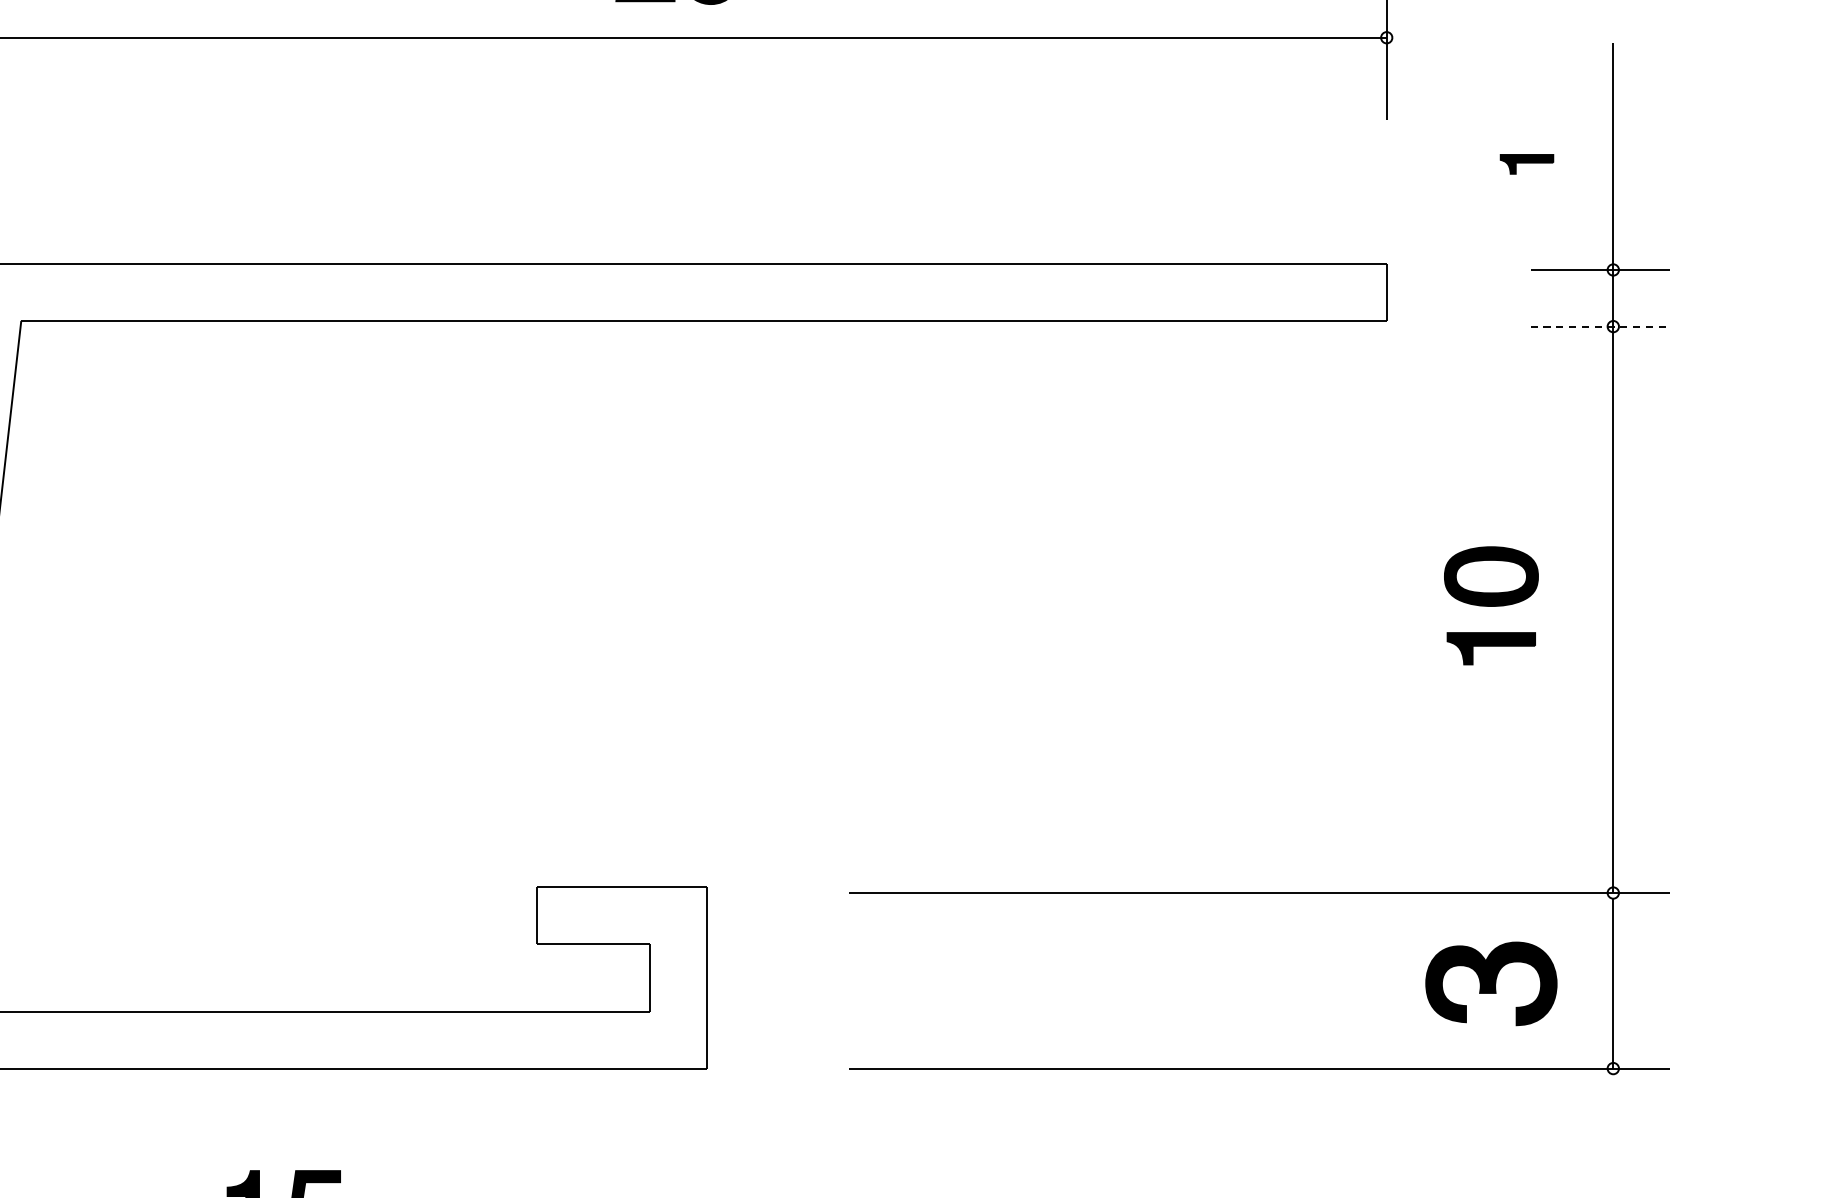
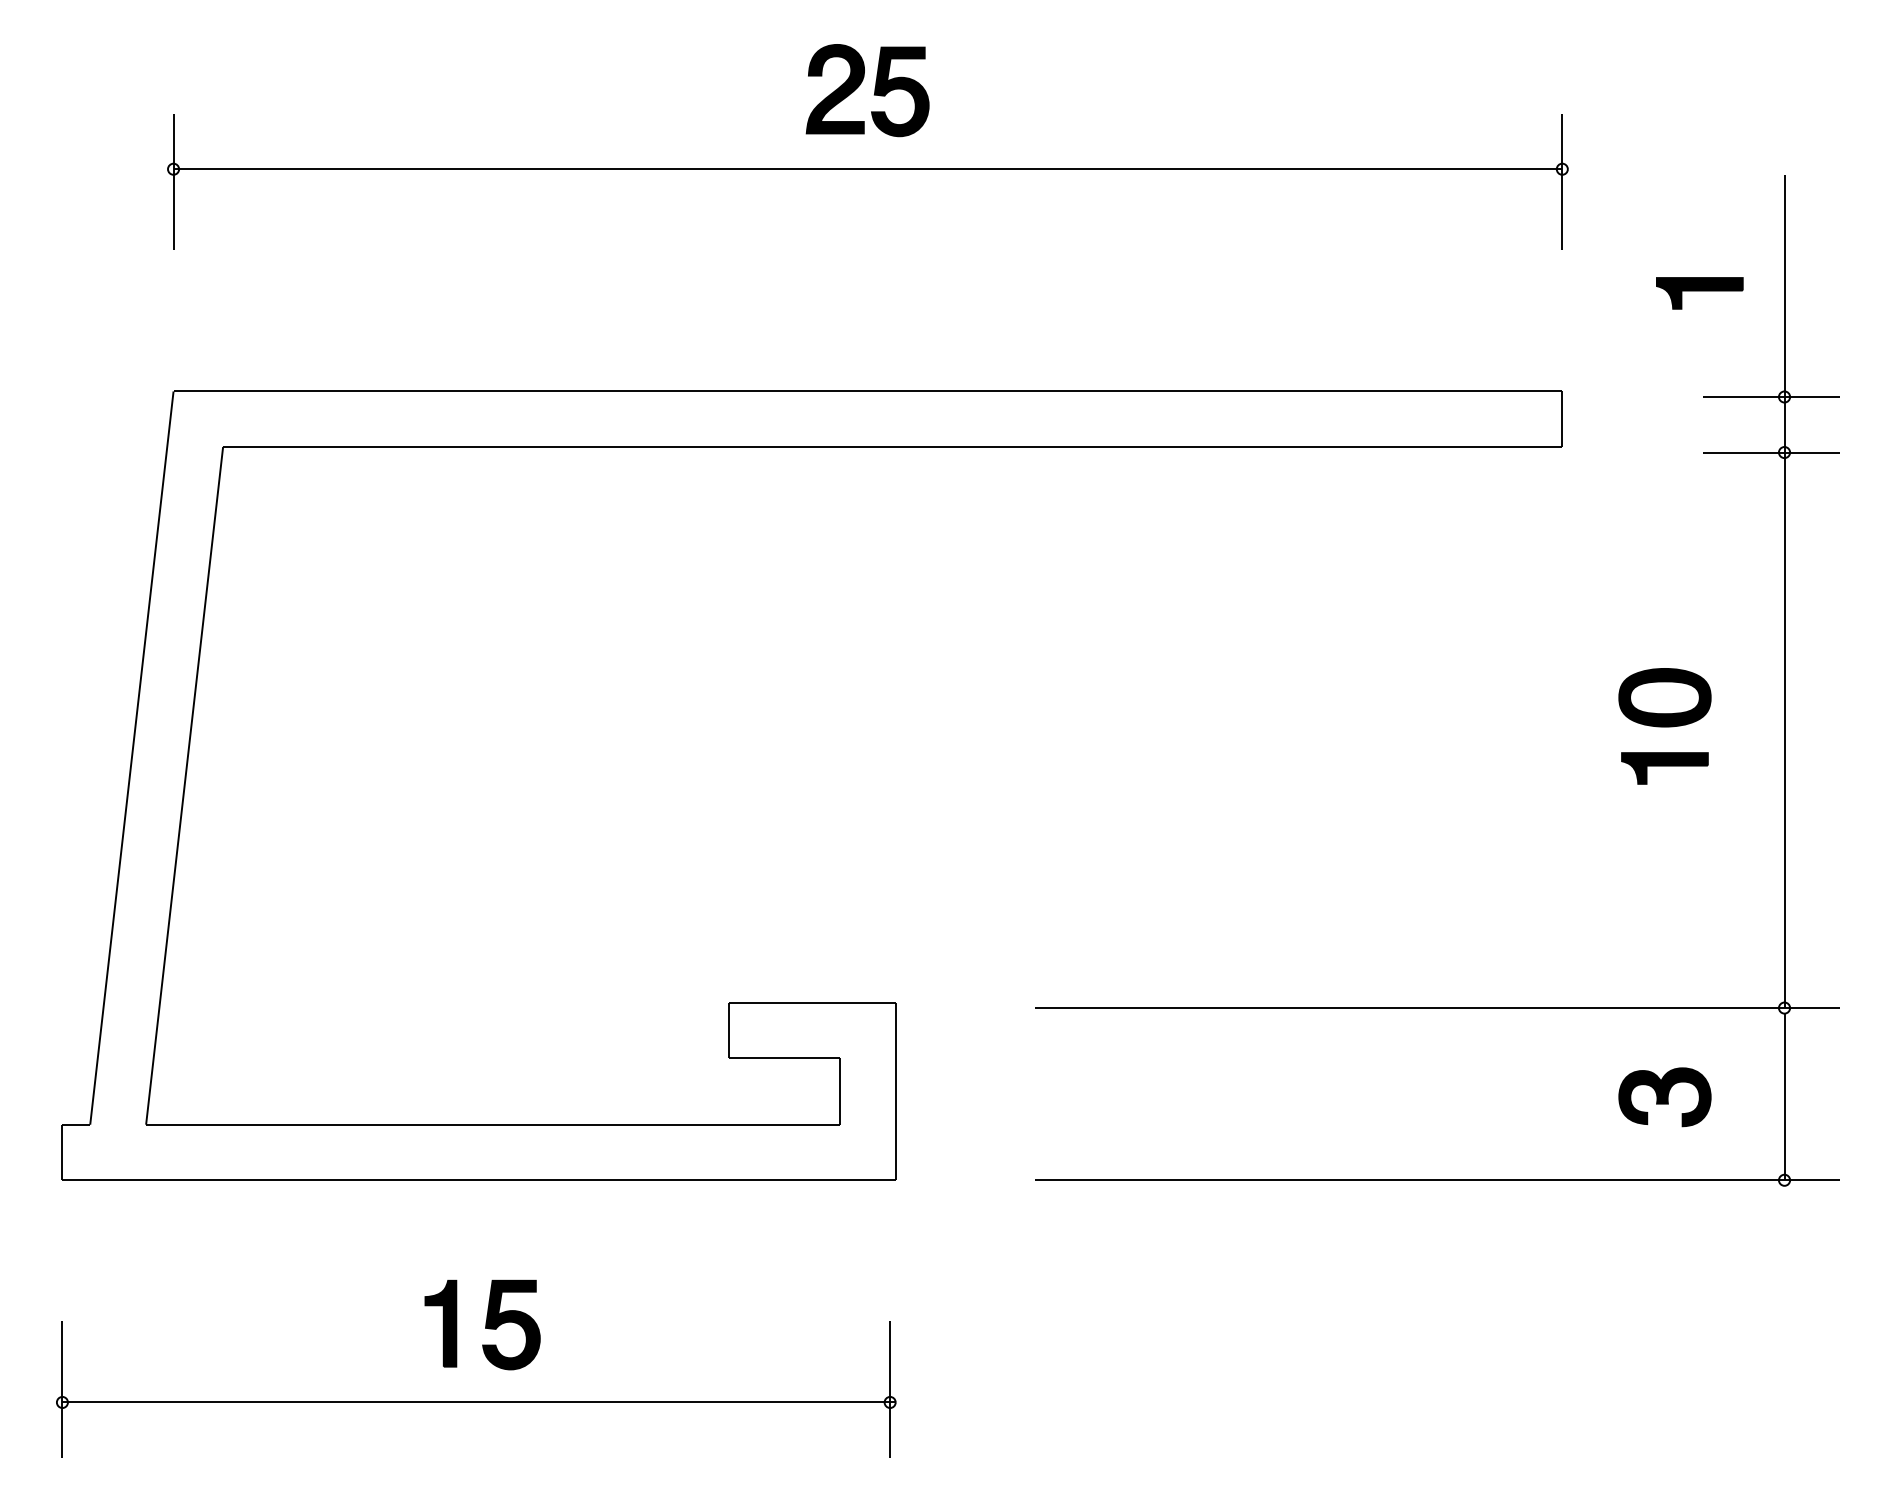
part: (1526, 164) -> (1699, 293), size x1.67
line: (1601, 326) -> (1772, 452), dashed -> solid
part: (1490, 984) -> (1664, 1097), size x0.71

